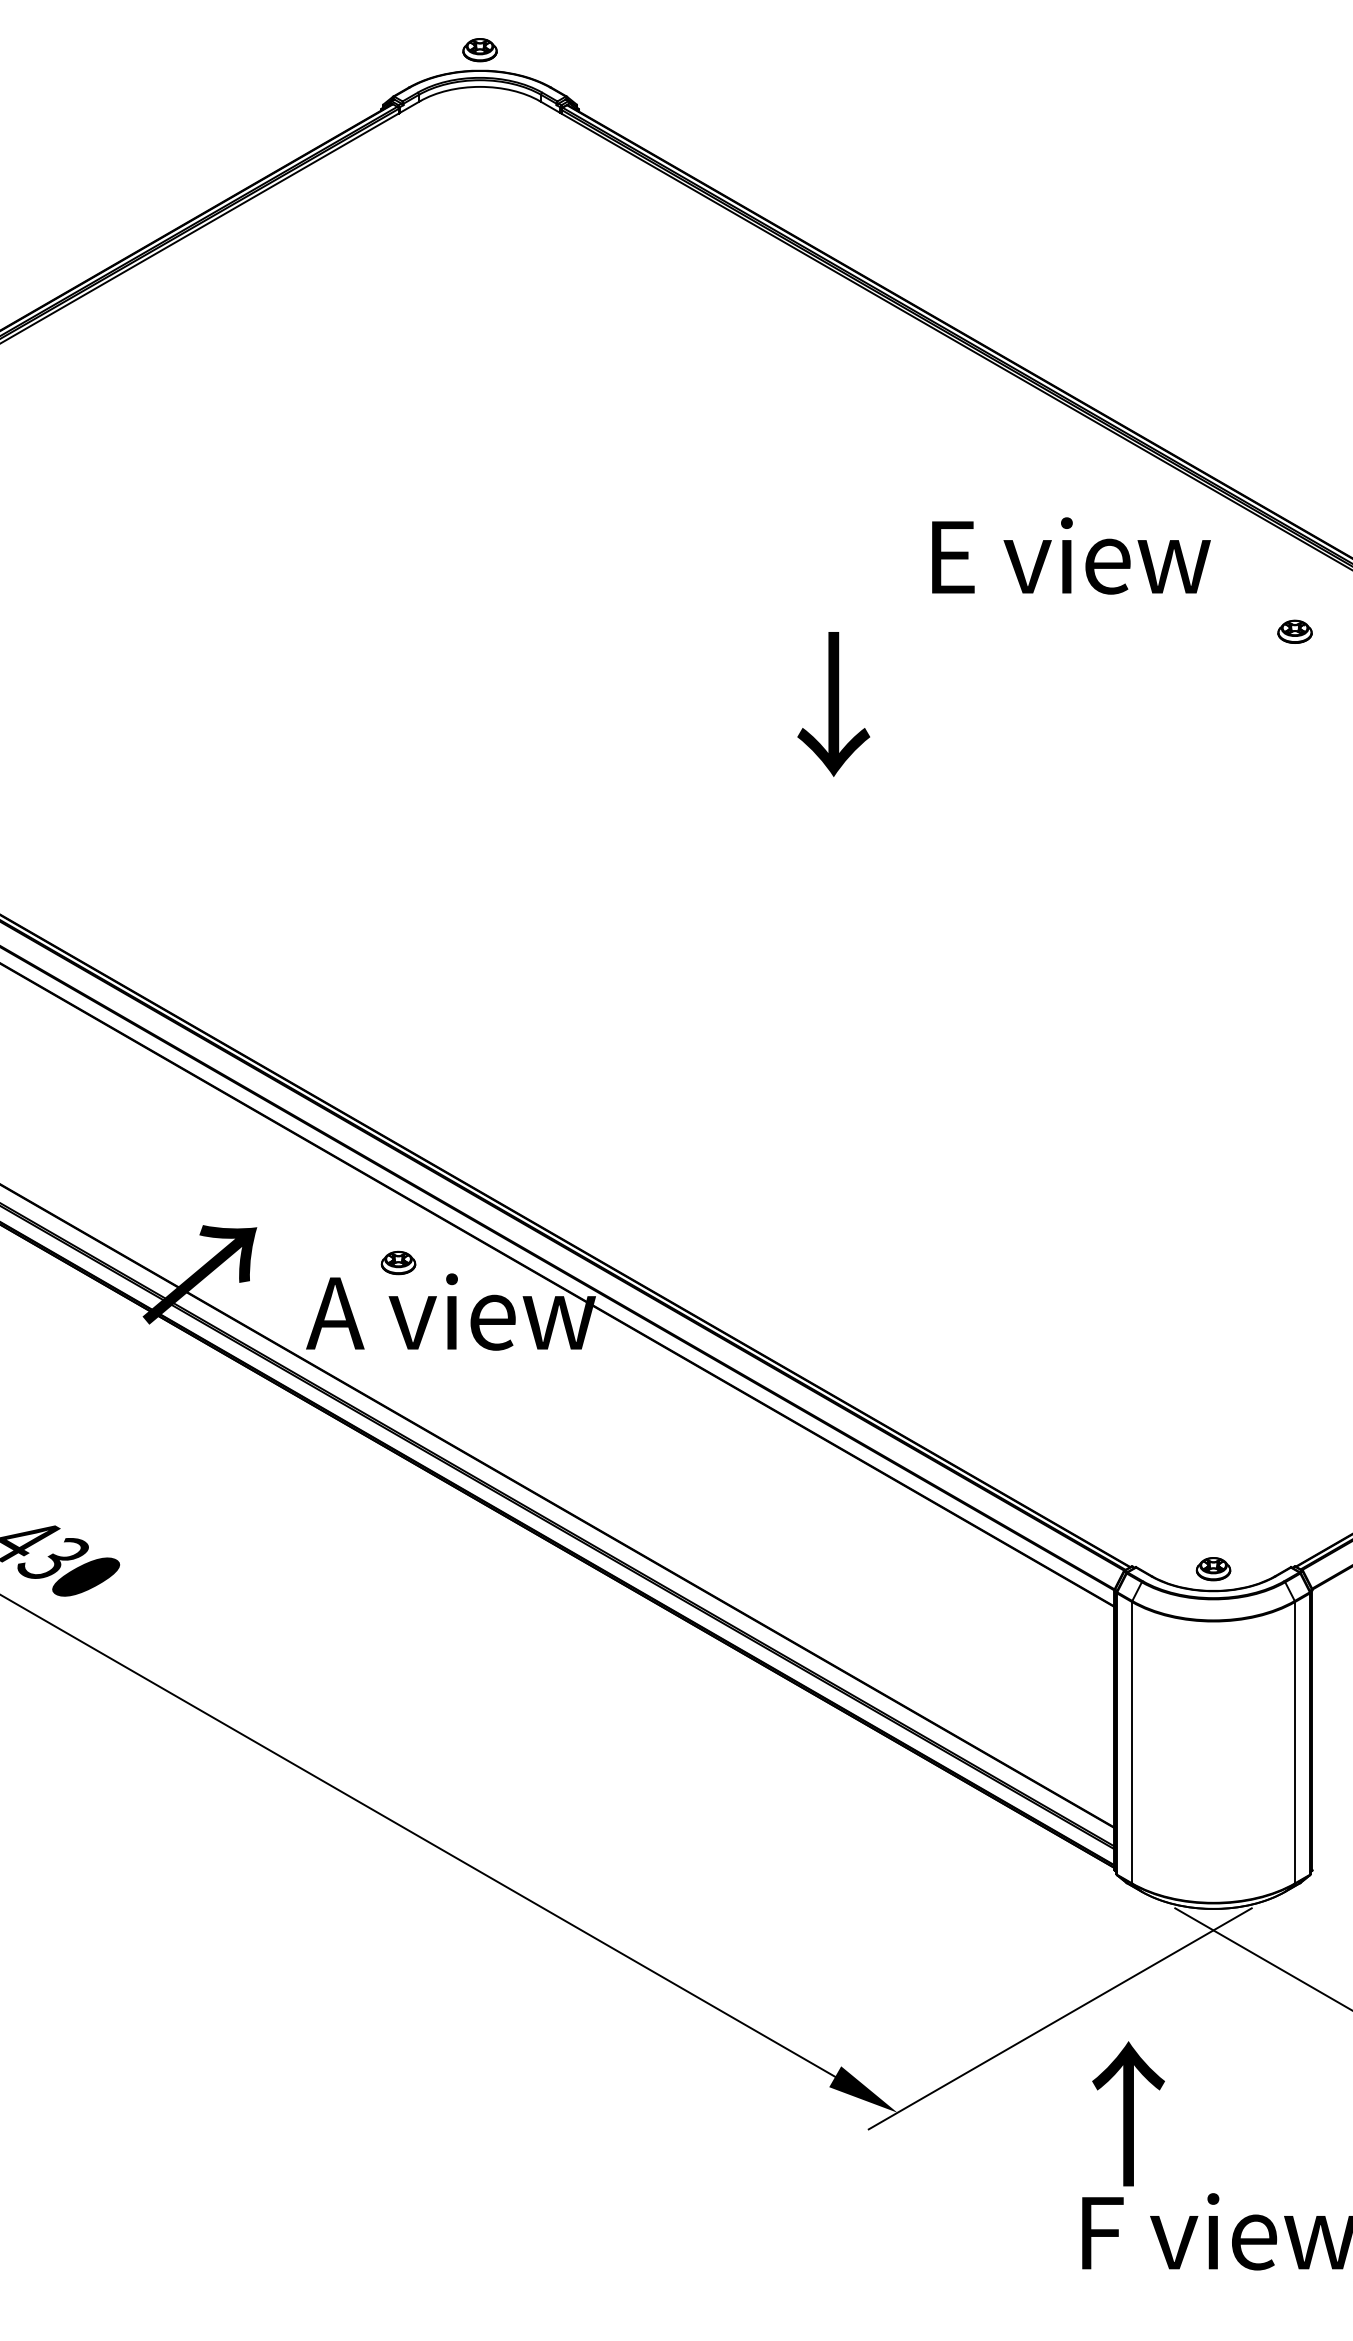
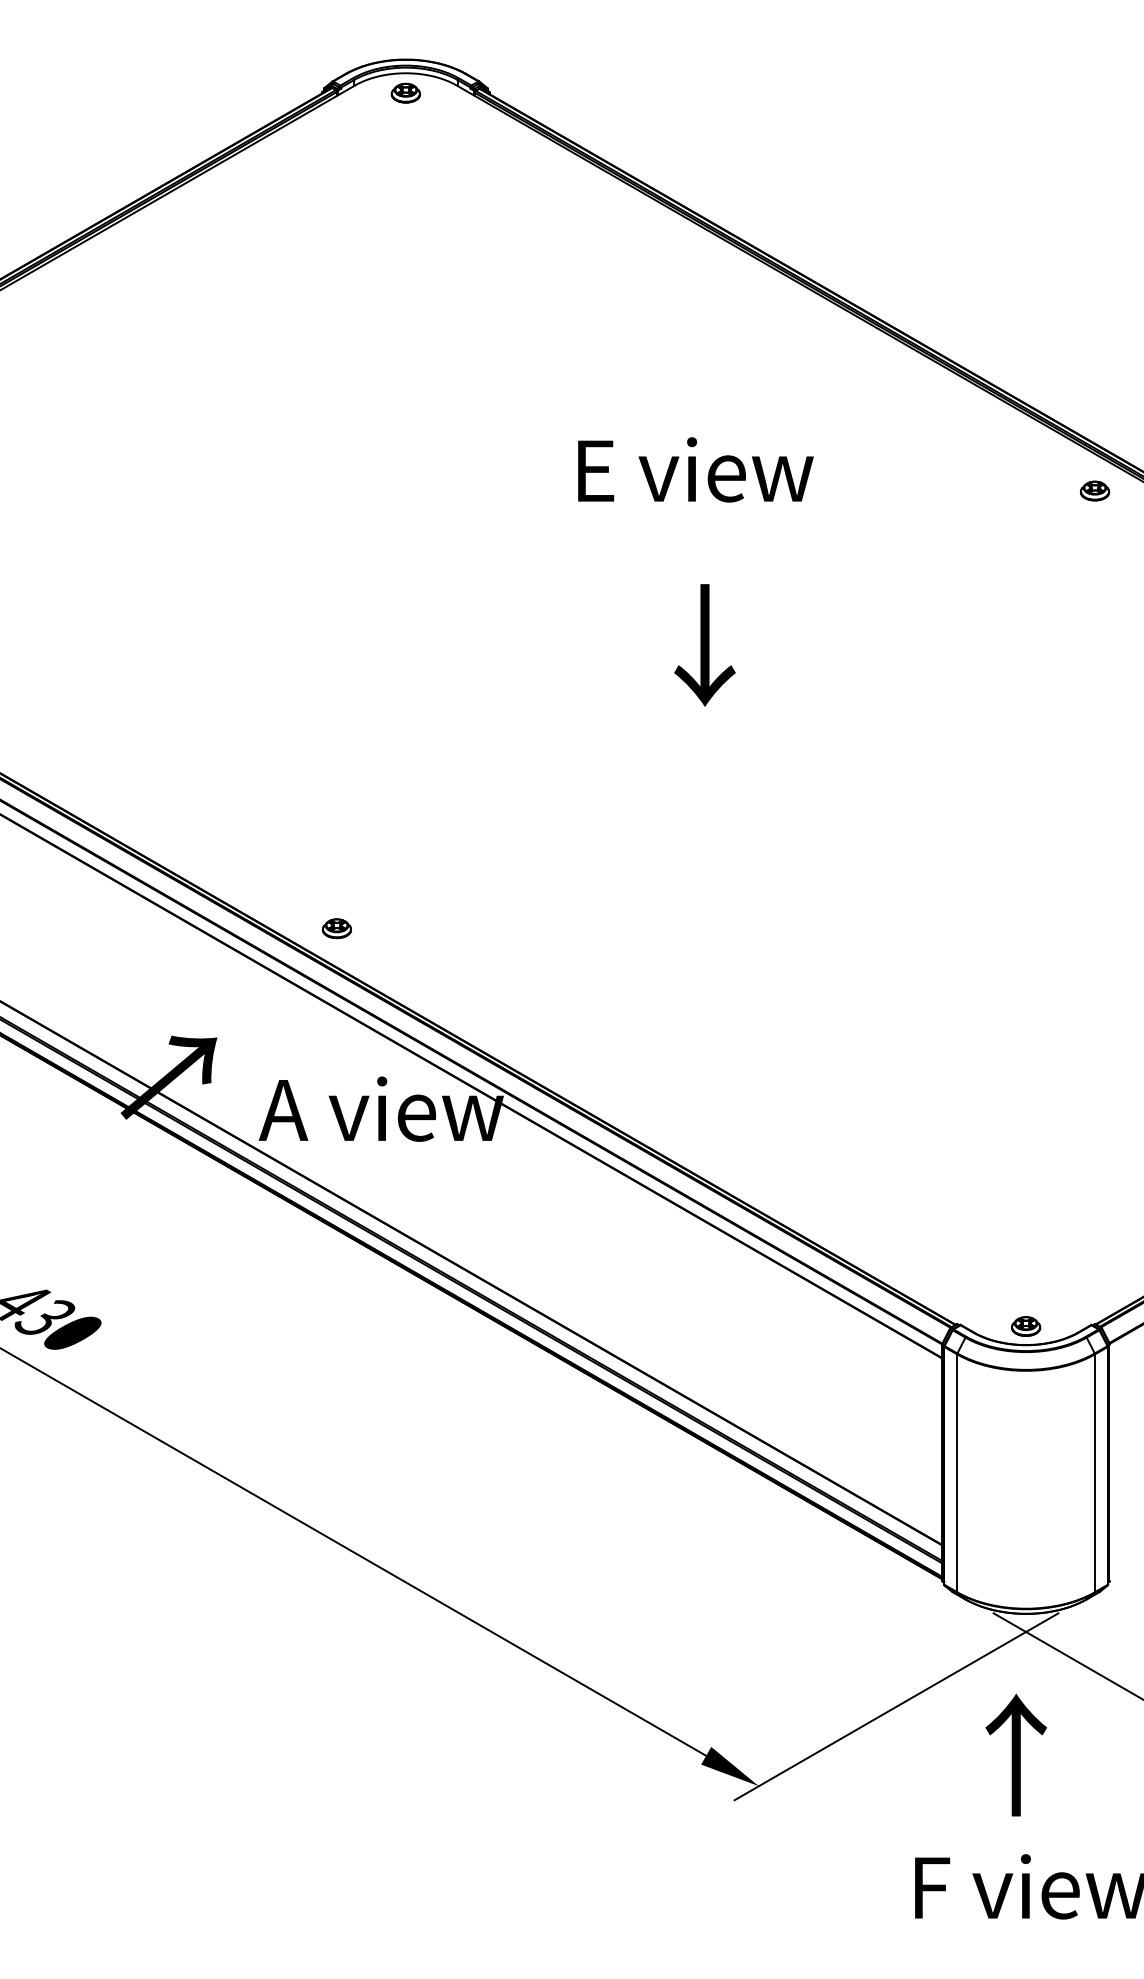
part: (479, 49) -> (405, 92), moved
text: (1070, 555) -> (695, 469), moved
part: (1295, 631) -> (1095, 490), moved
text: (833, 704) -> (704, 645), moved
part: (397, 1262) -> (336, 928), moved
text: (1127, 2113) -> (1015, 1754), moved

